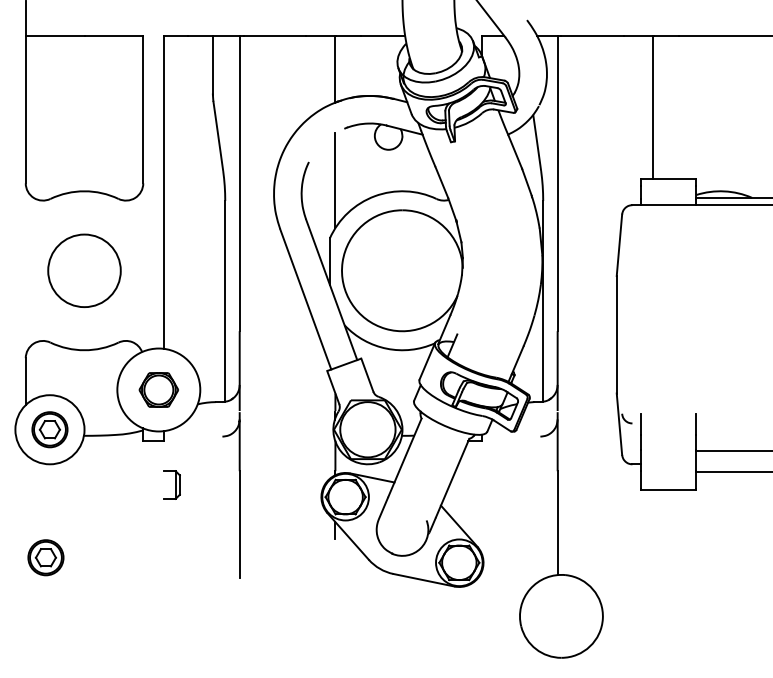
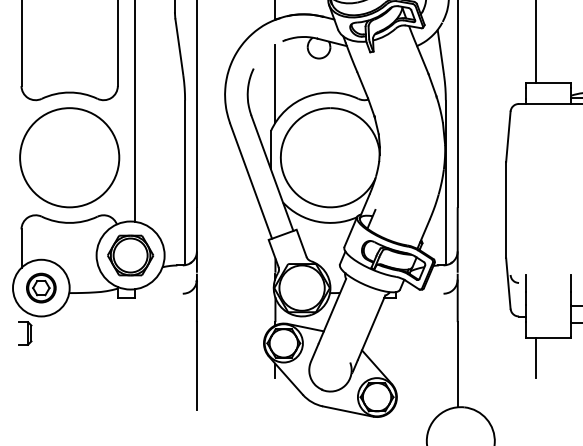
circle: (84, 270) -> (69, 157), size x1.67
part: (158, 389) -> (130, 255), size x1.43
part: (171, 484) -> (24, 333), moved
line: (653, 514) -> (536, 357), added
part: (45, 557) -> (37, 392), removed

